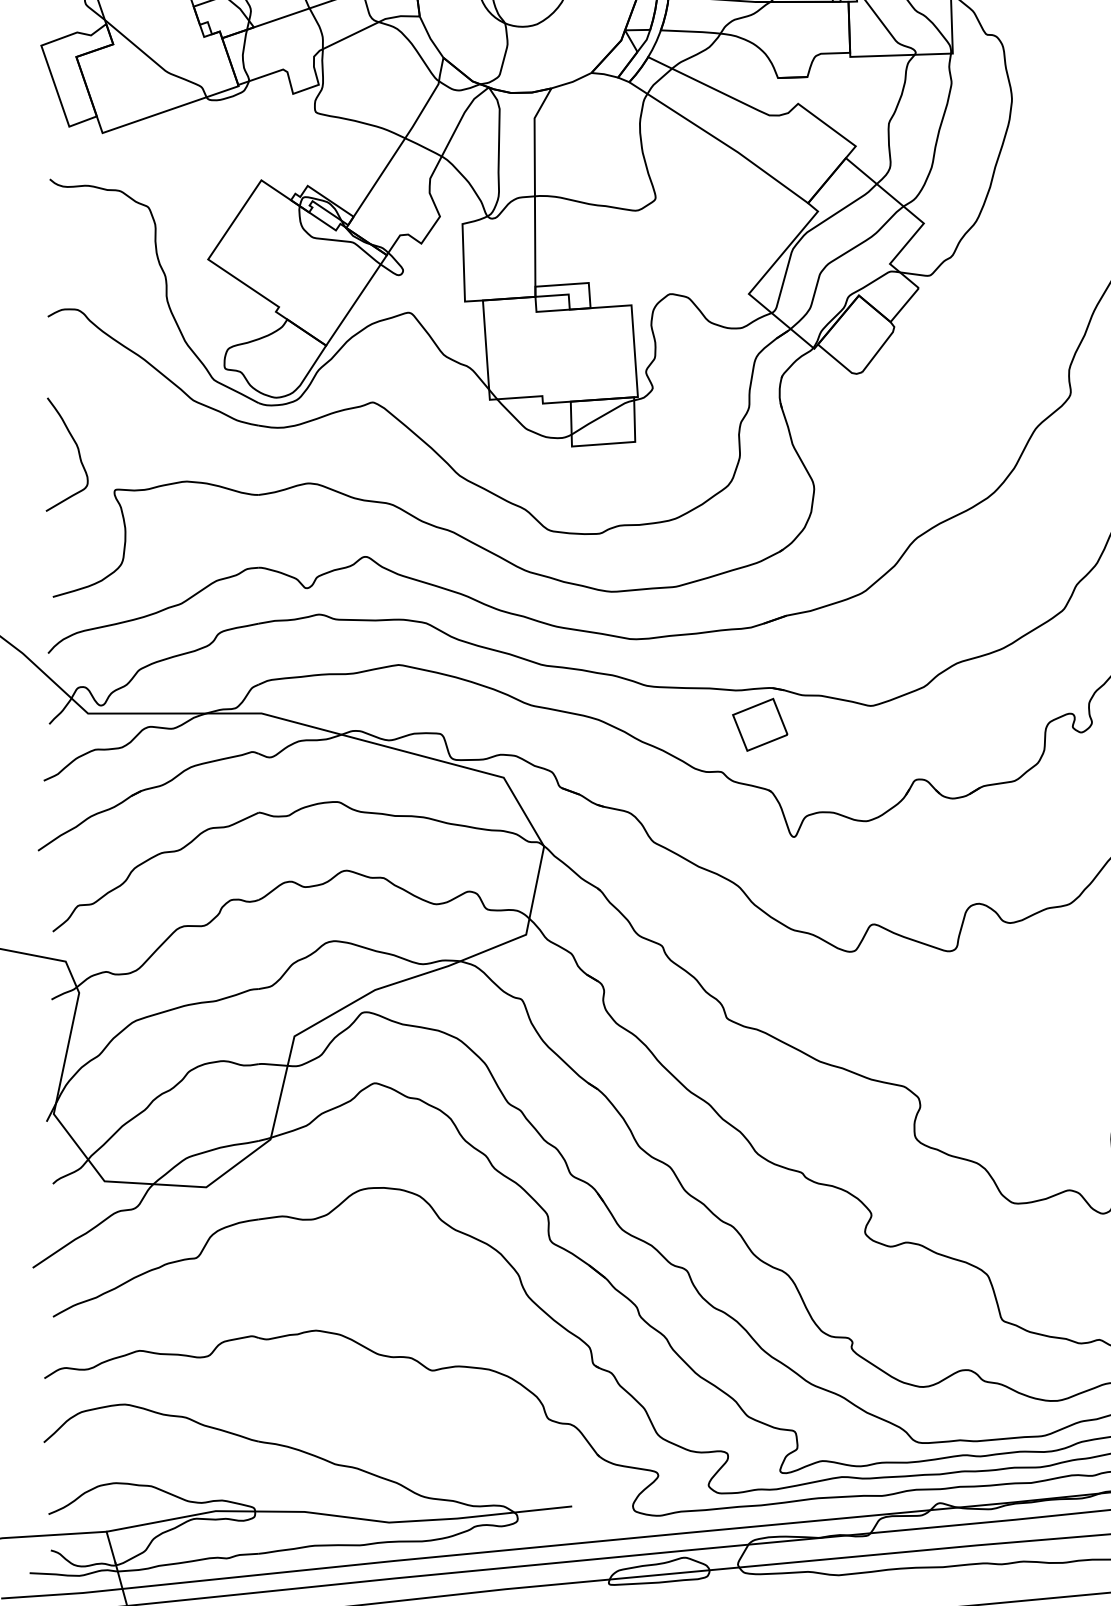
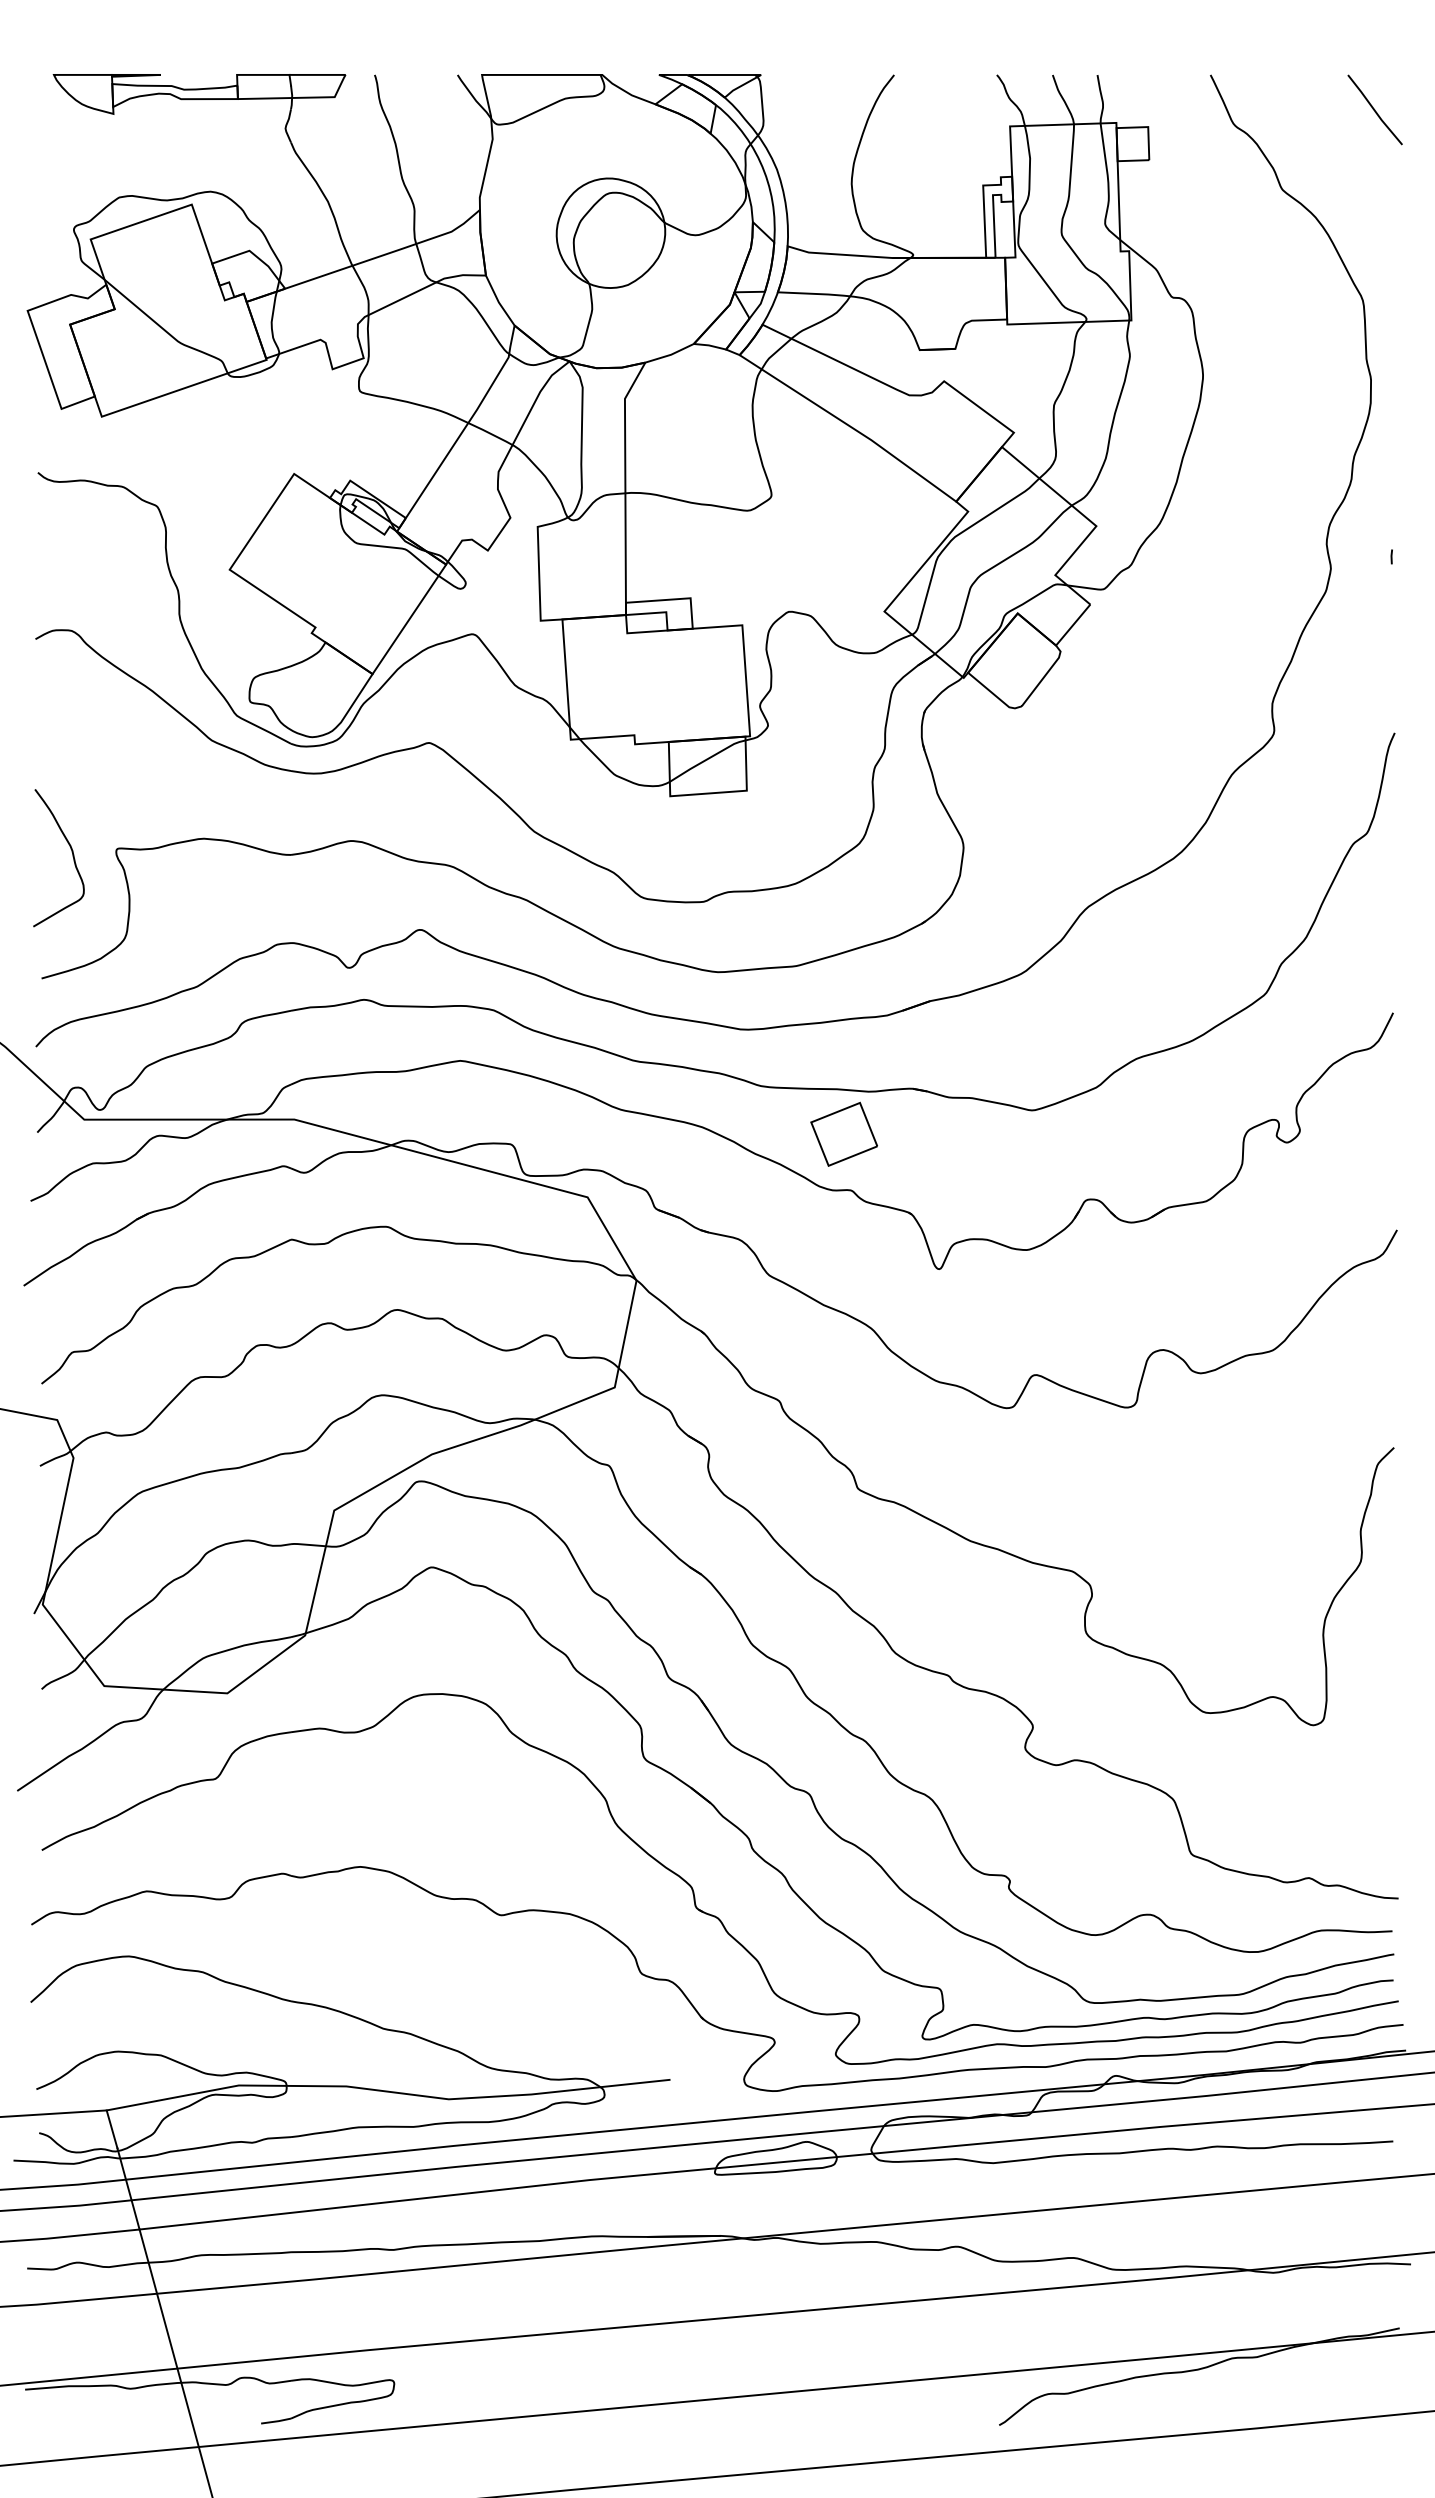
curve: (78, 453) -> (72, 856), moved
part: (759, 724) -> (843, 1133), moved

